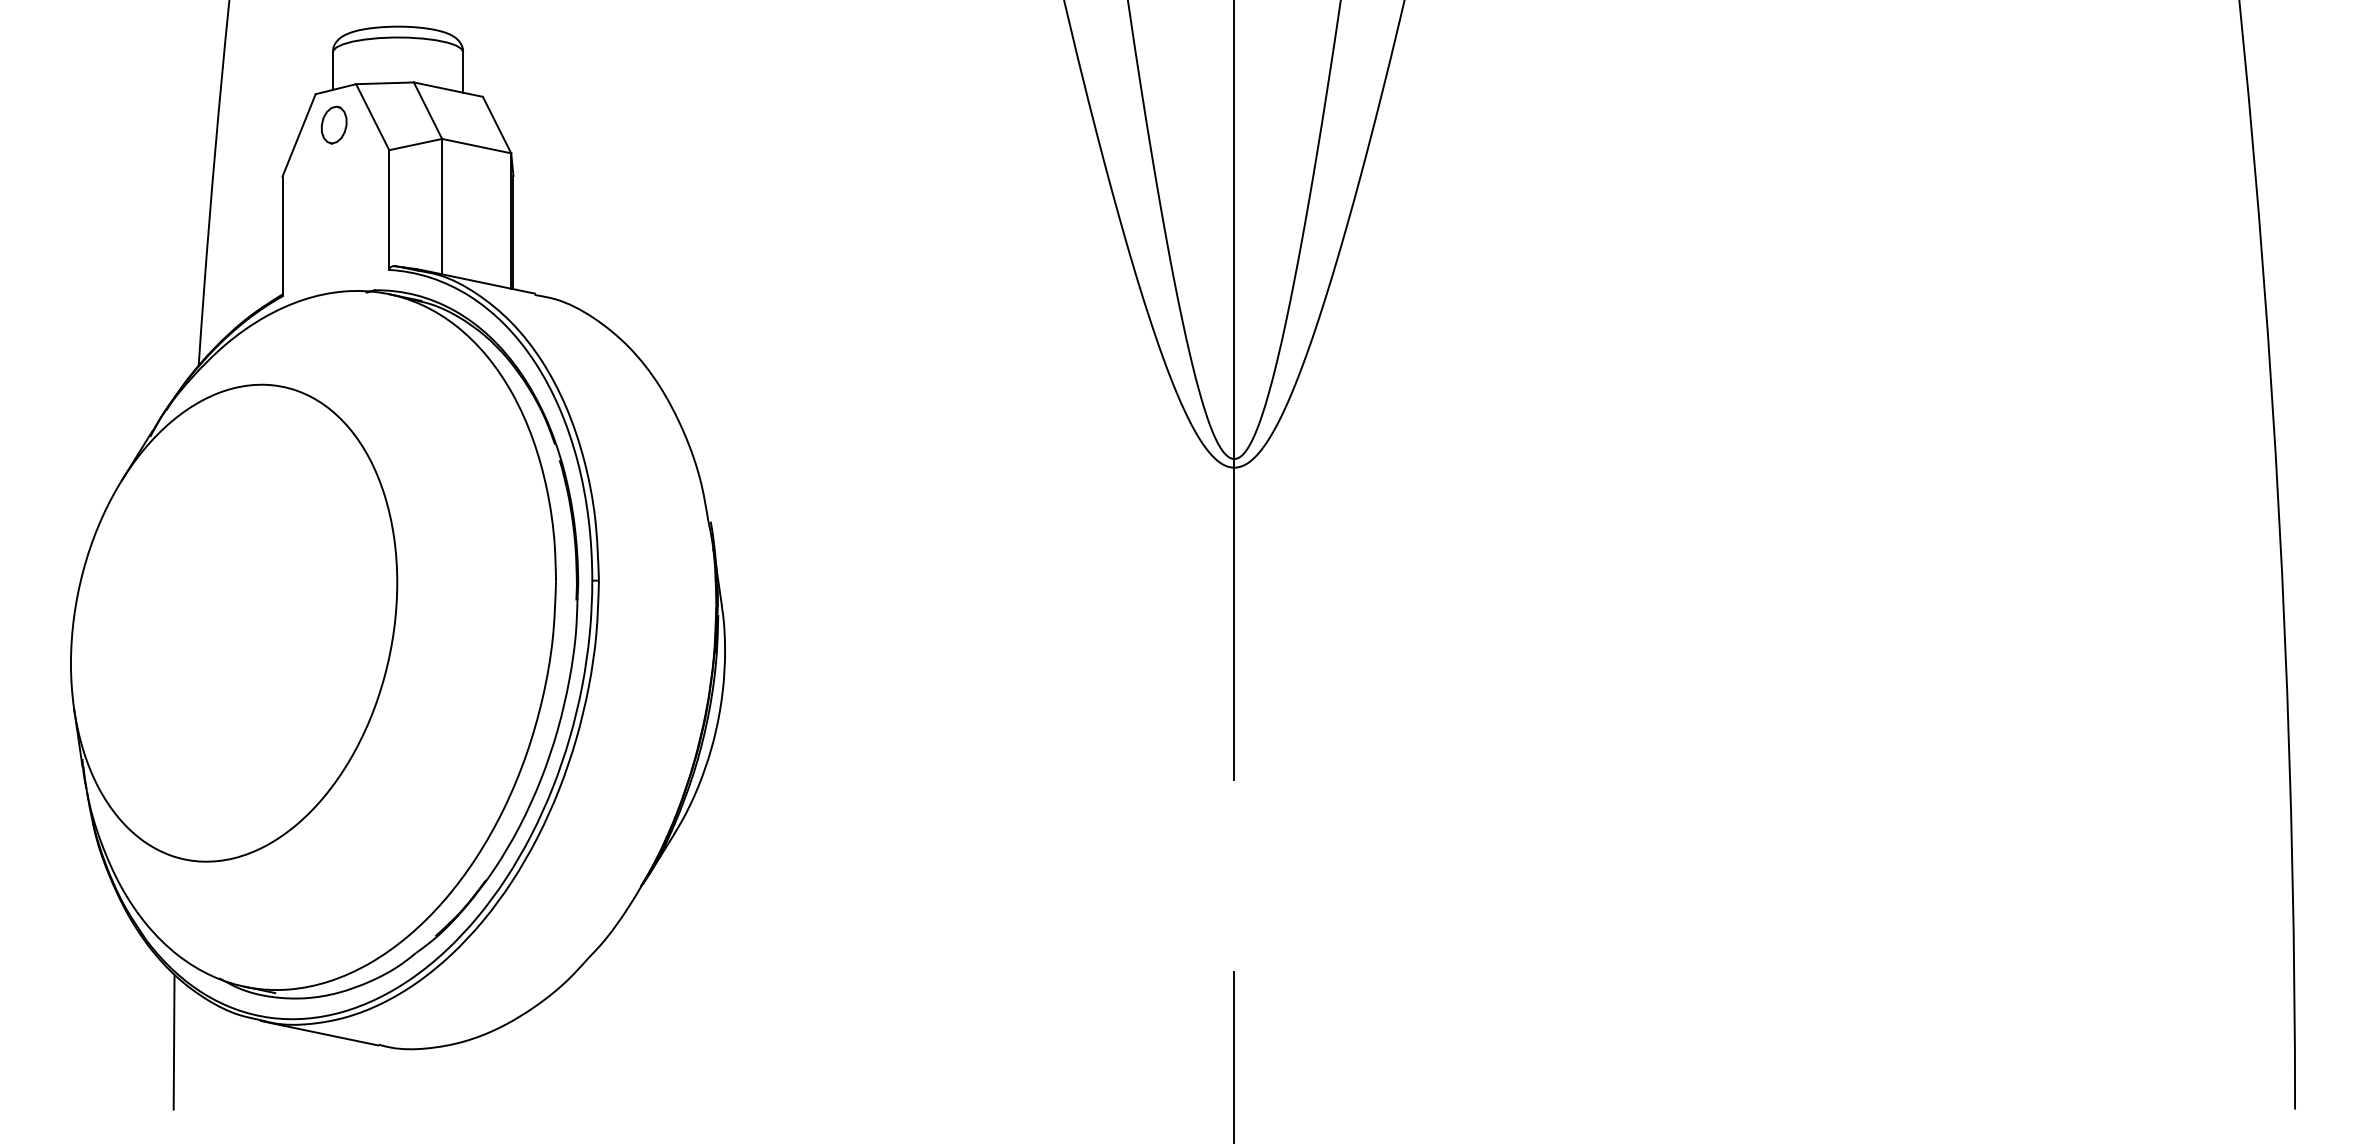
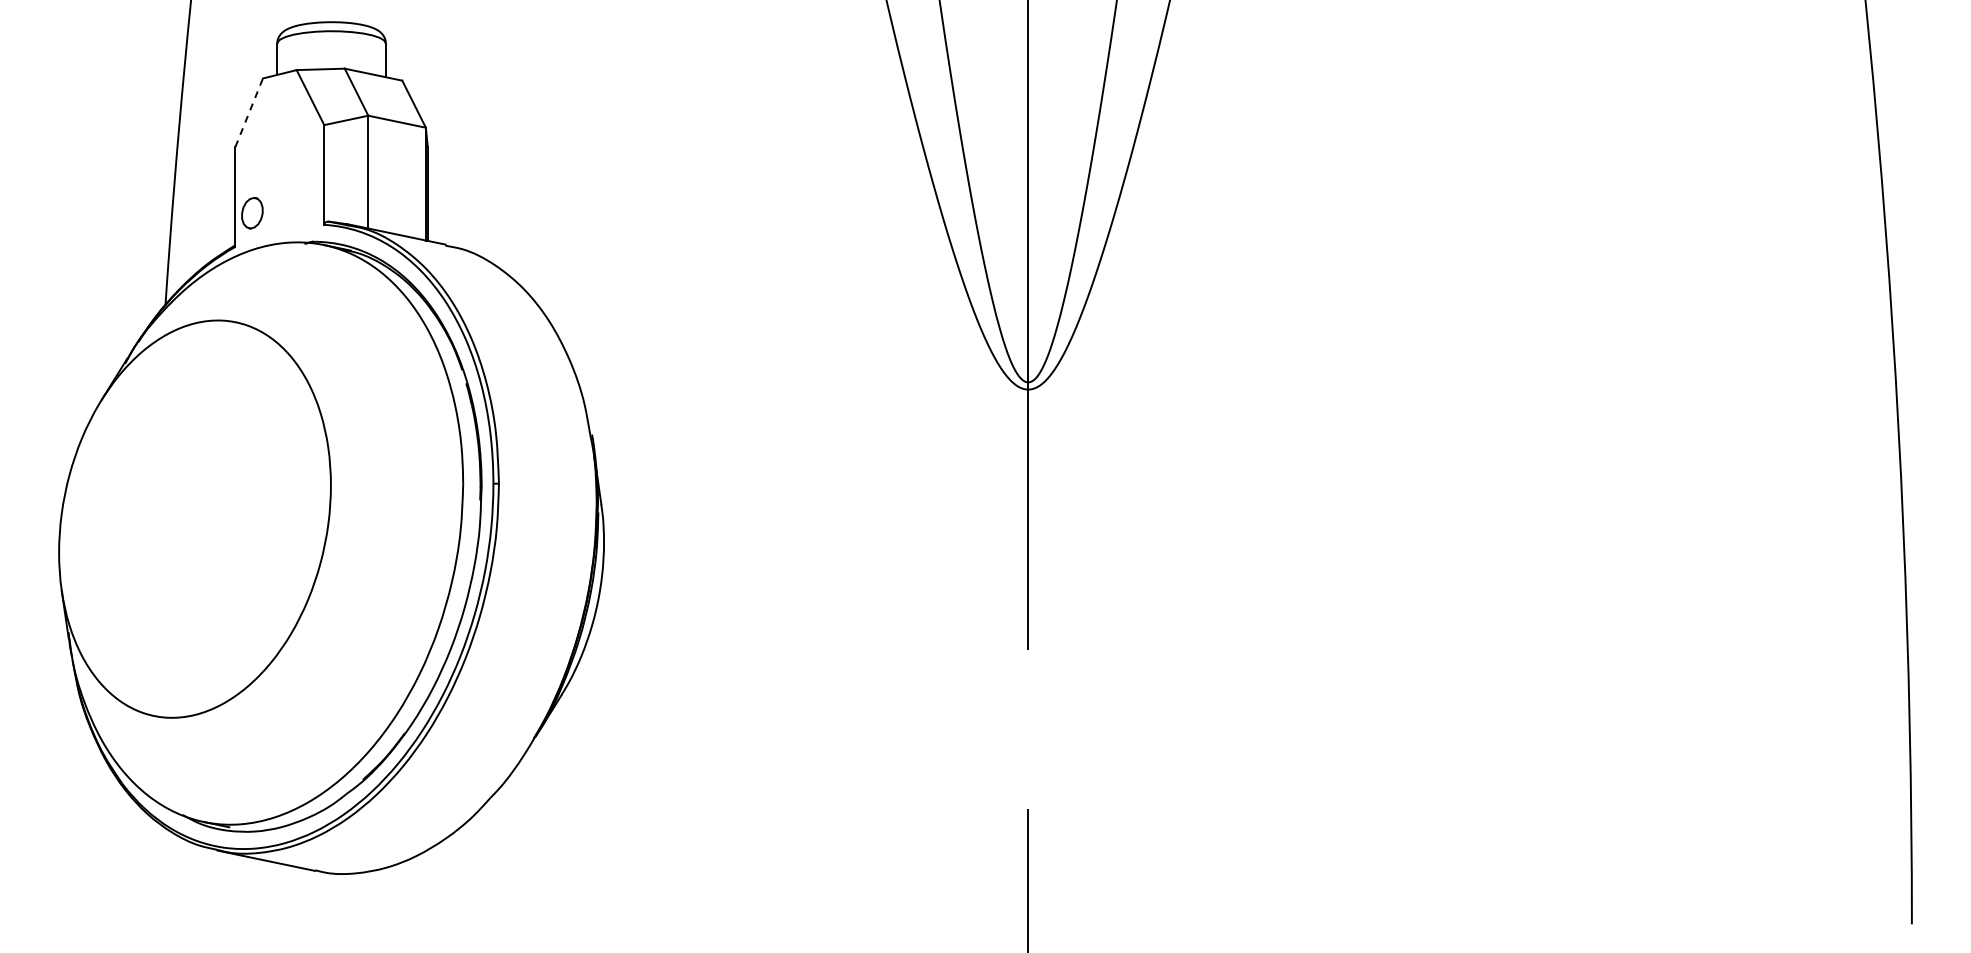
part: (334, 125) -> (252, 213), moved
line: (299, 135) -> (249, 112), solid -> dashed
line: (173, 1042) -> (144, 868), removed

